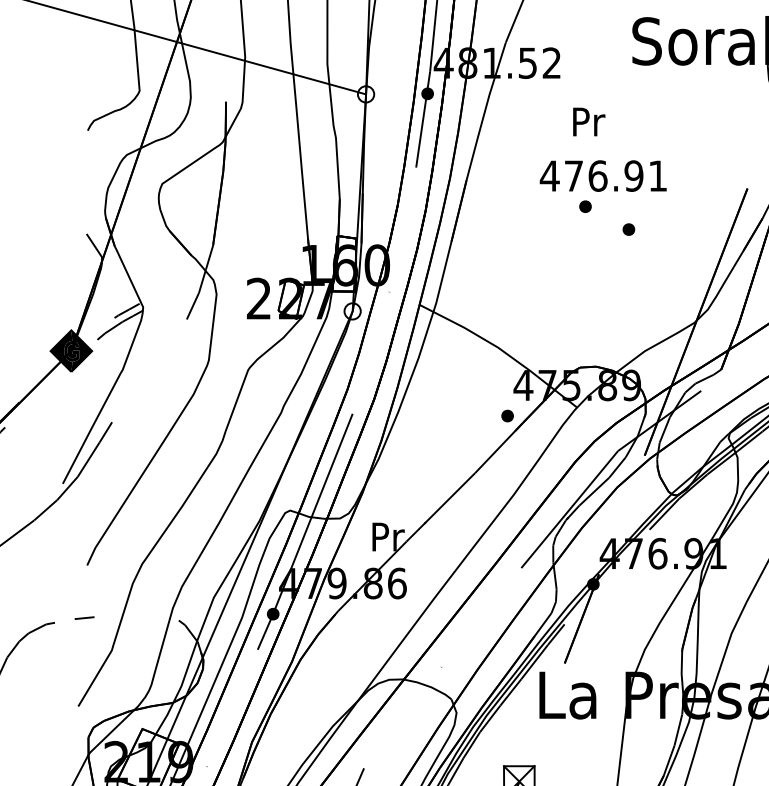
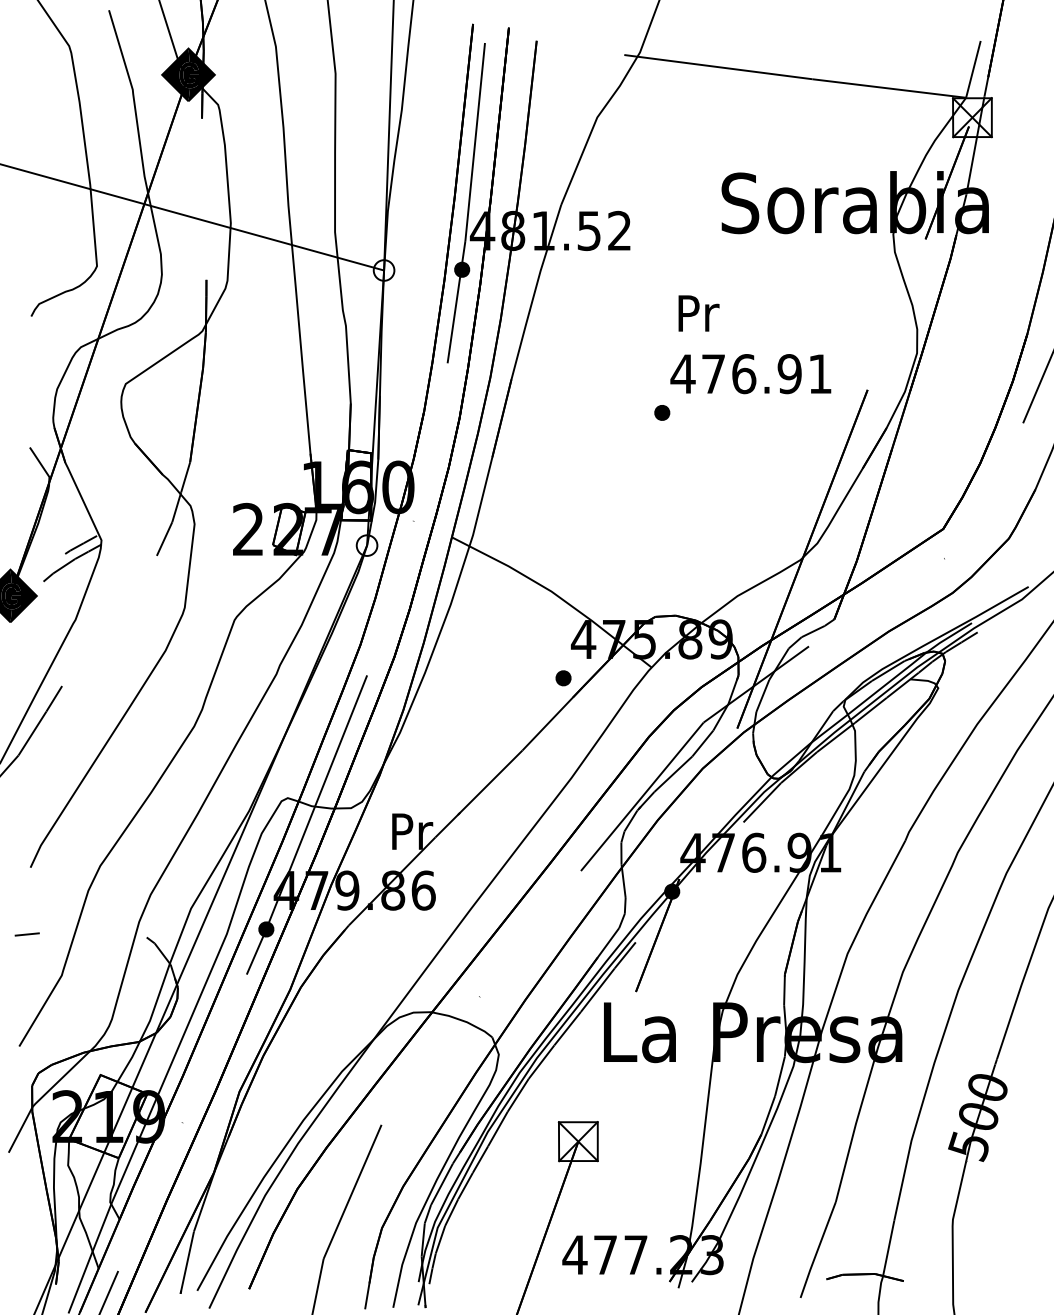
text: (588, 121) -> (698, 313), moved
text: (603, 176) -> (750, 374), moved
part: (629, 229) -> (717, 441), removed

